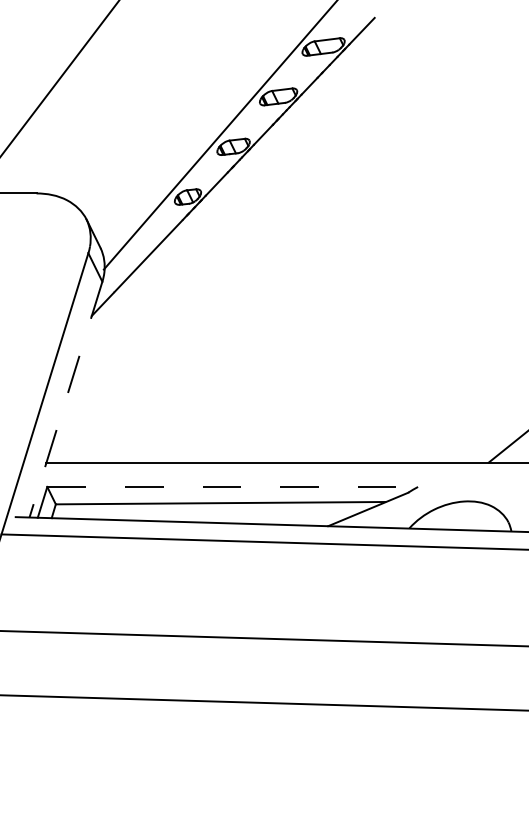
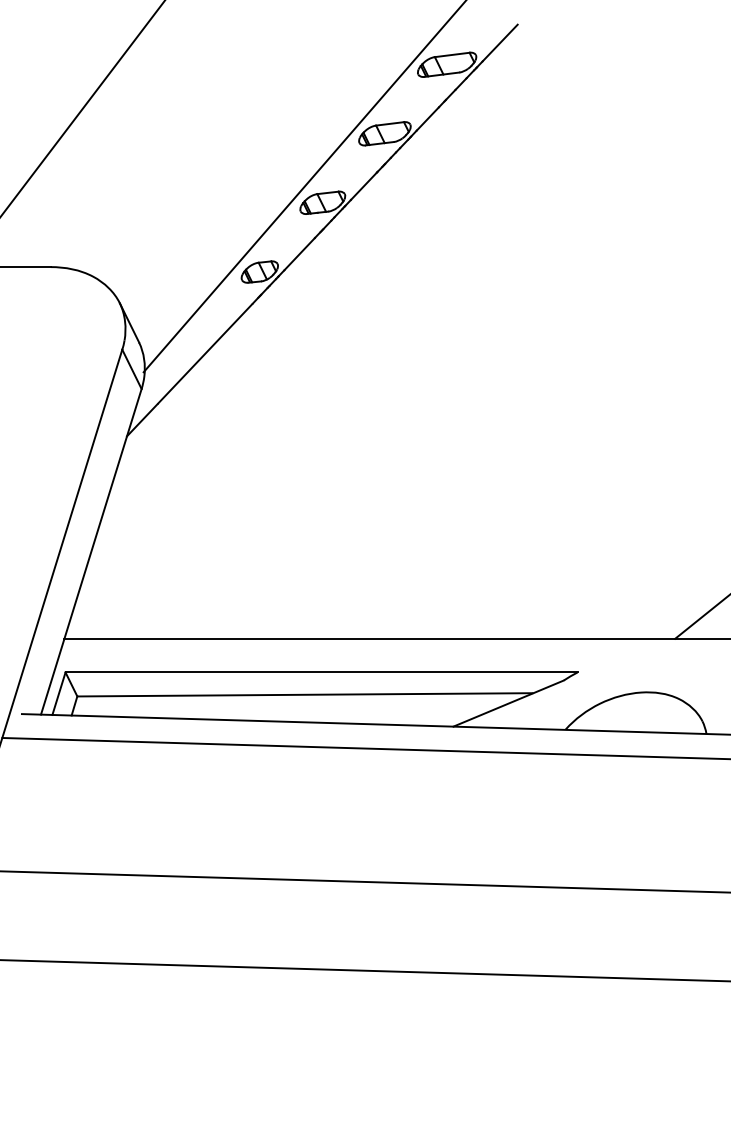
line: (66, 400) -> (91, 552), dashed -> solid
line: (233, 487) -> (322, 672), dashed -> solid

